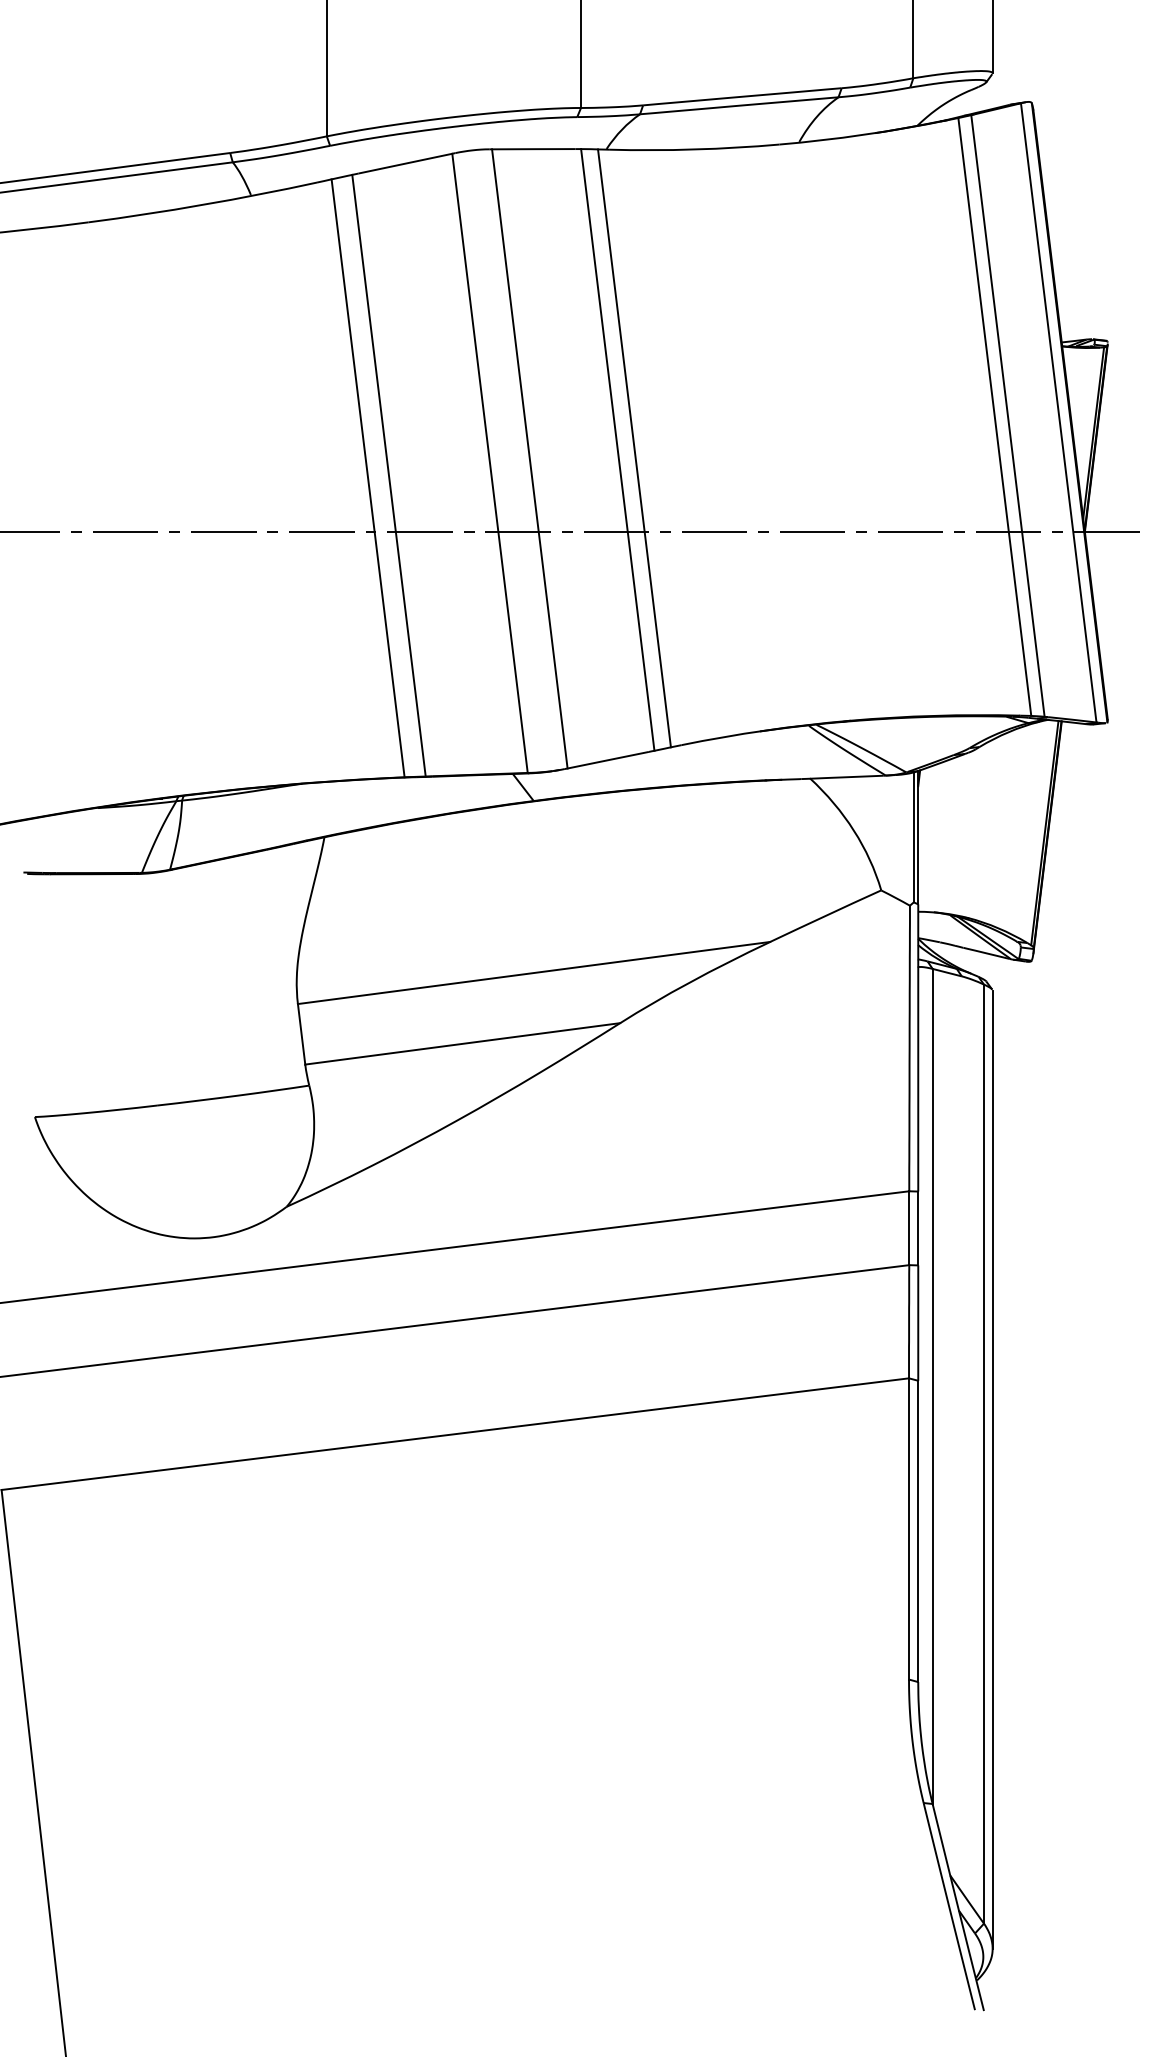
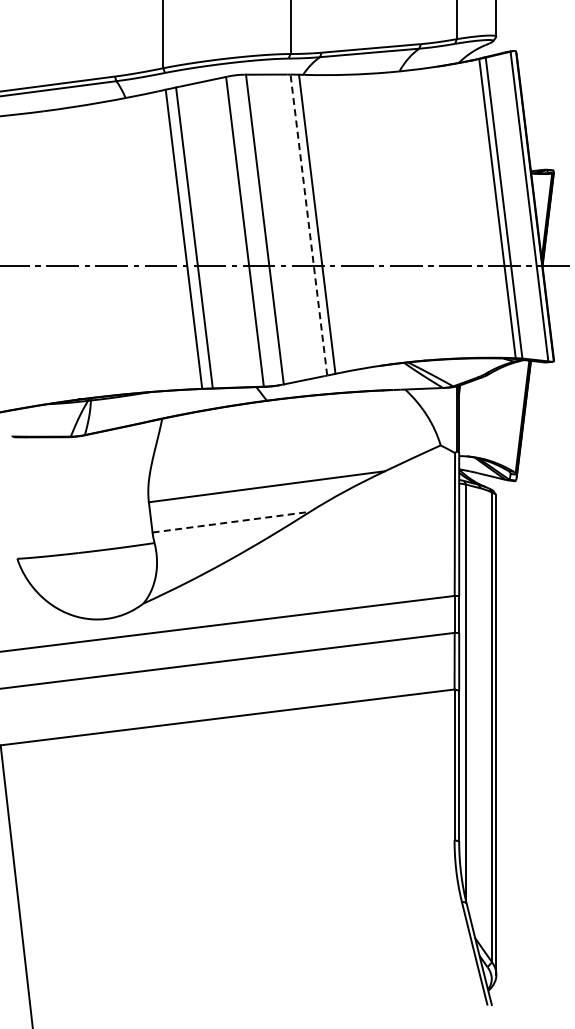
line: (616, 450) -> (308, 225), solid -> dashed
line: (463, 1044) -> (231, 522), solid -> dashed

